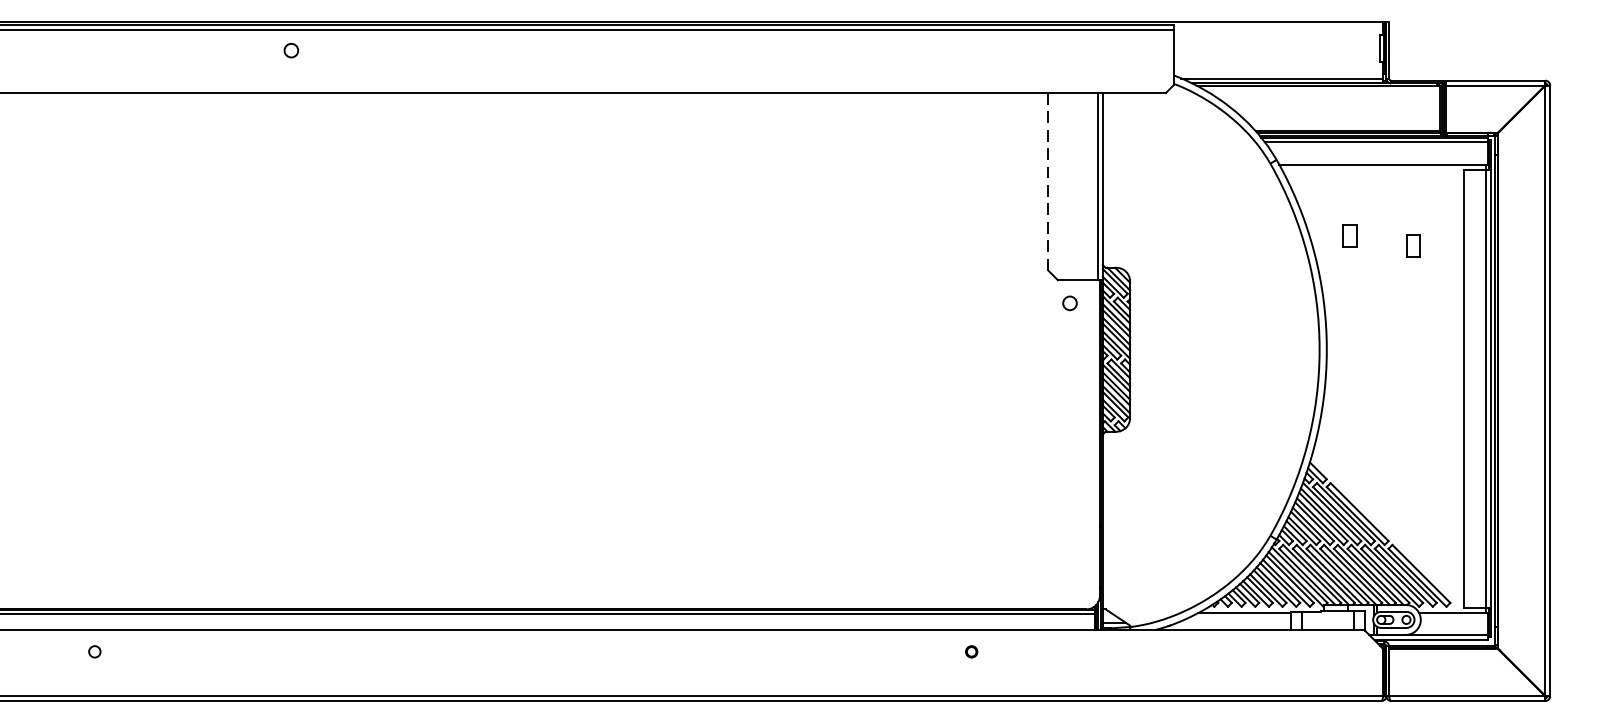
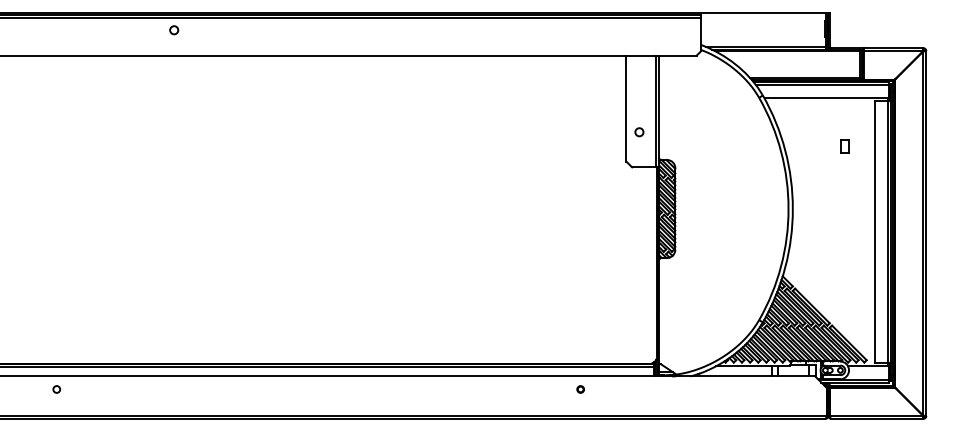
line: (1048, 183) -> (626, 109), dashed -> solid
part: (1349, 235) -> (806, 140), removed
circle: (1070, 303) -> (639, 132), moved

